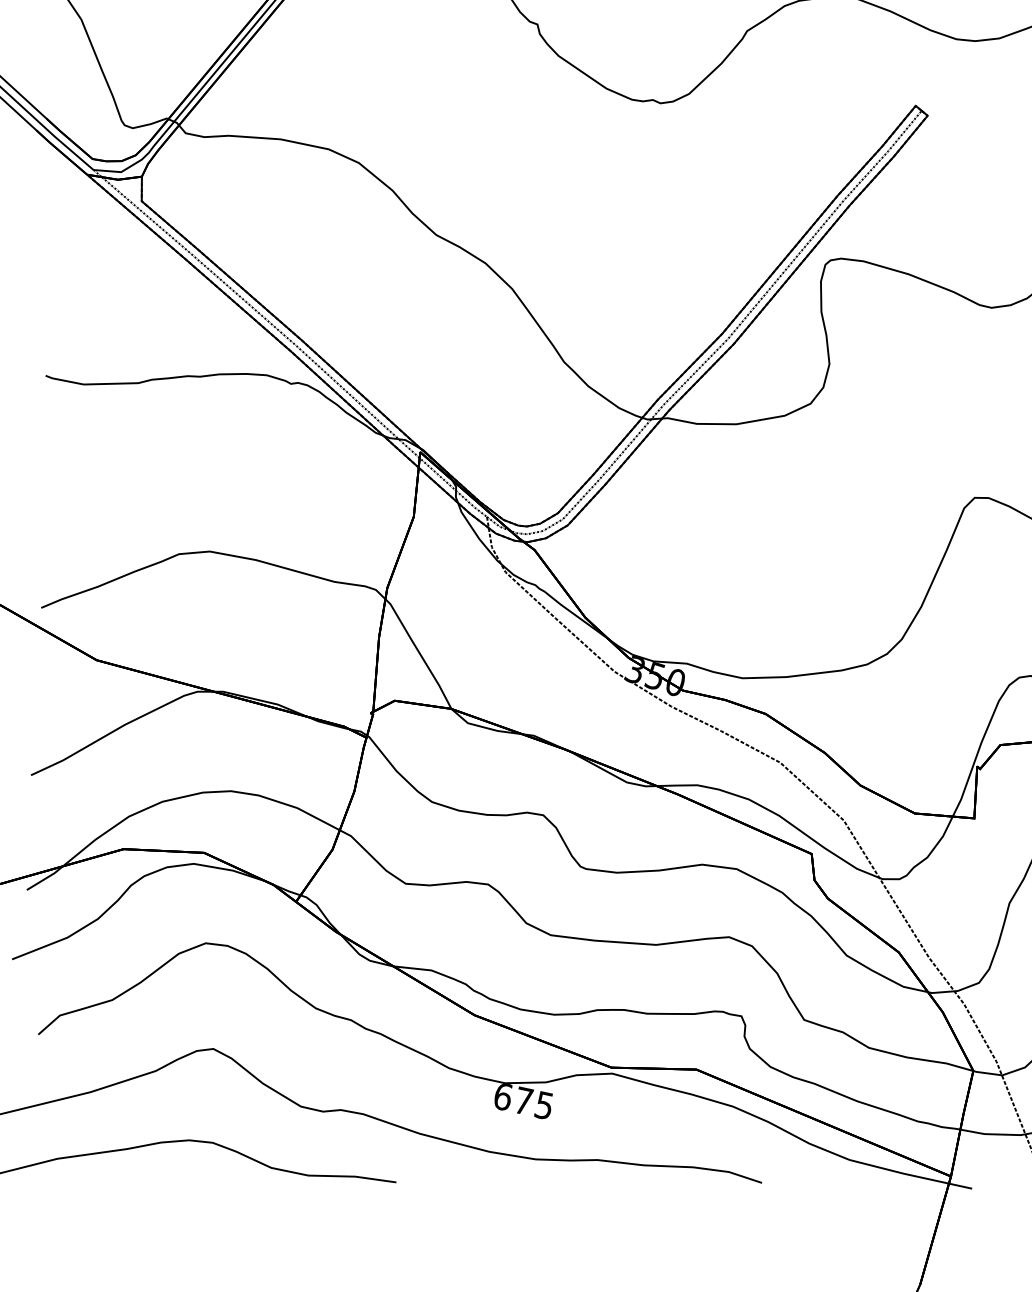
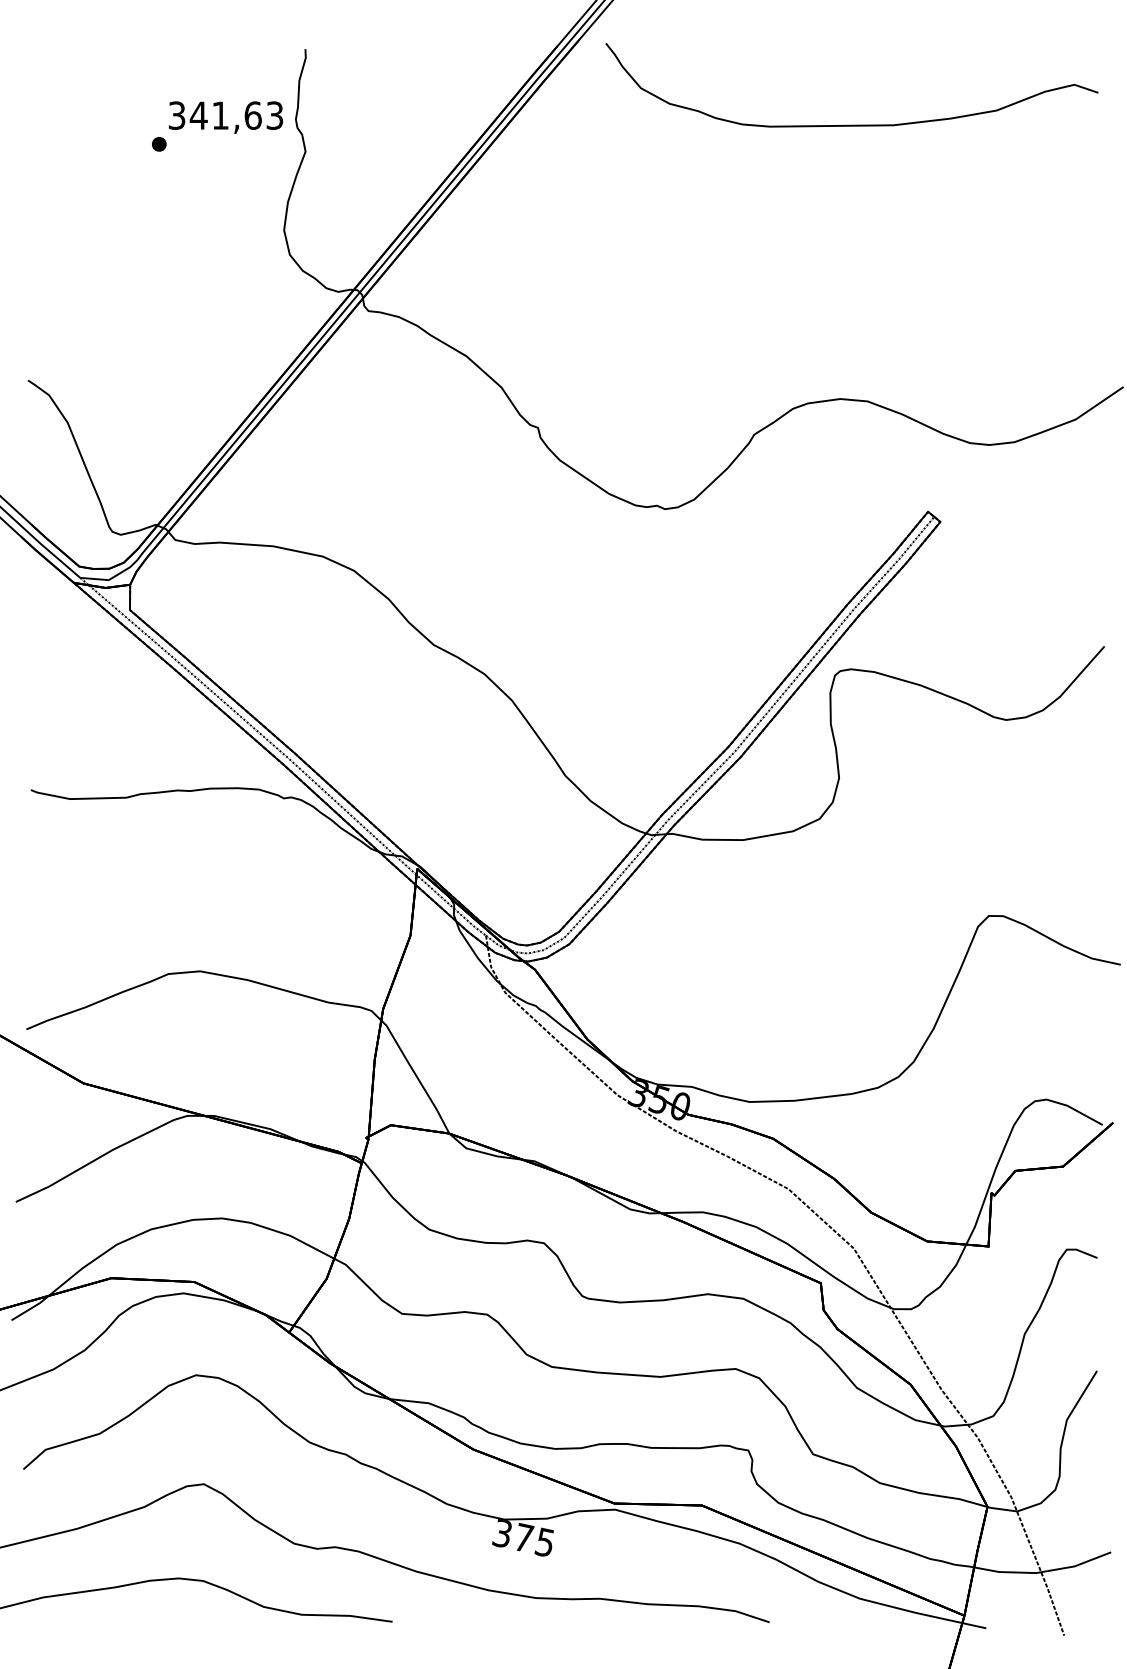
text: (502, 1096) -> (502, 1533), 675 -> 375

